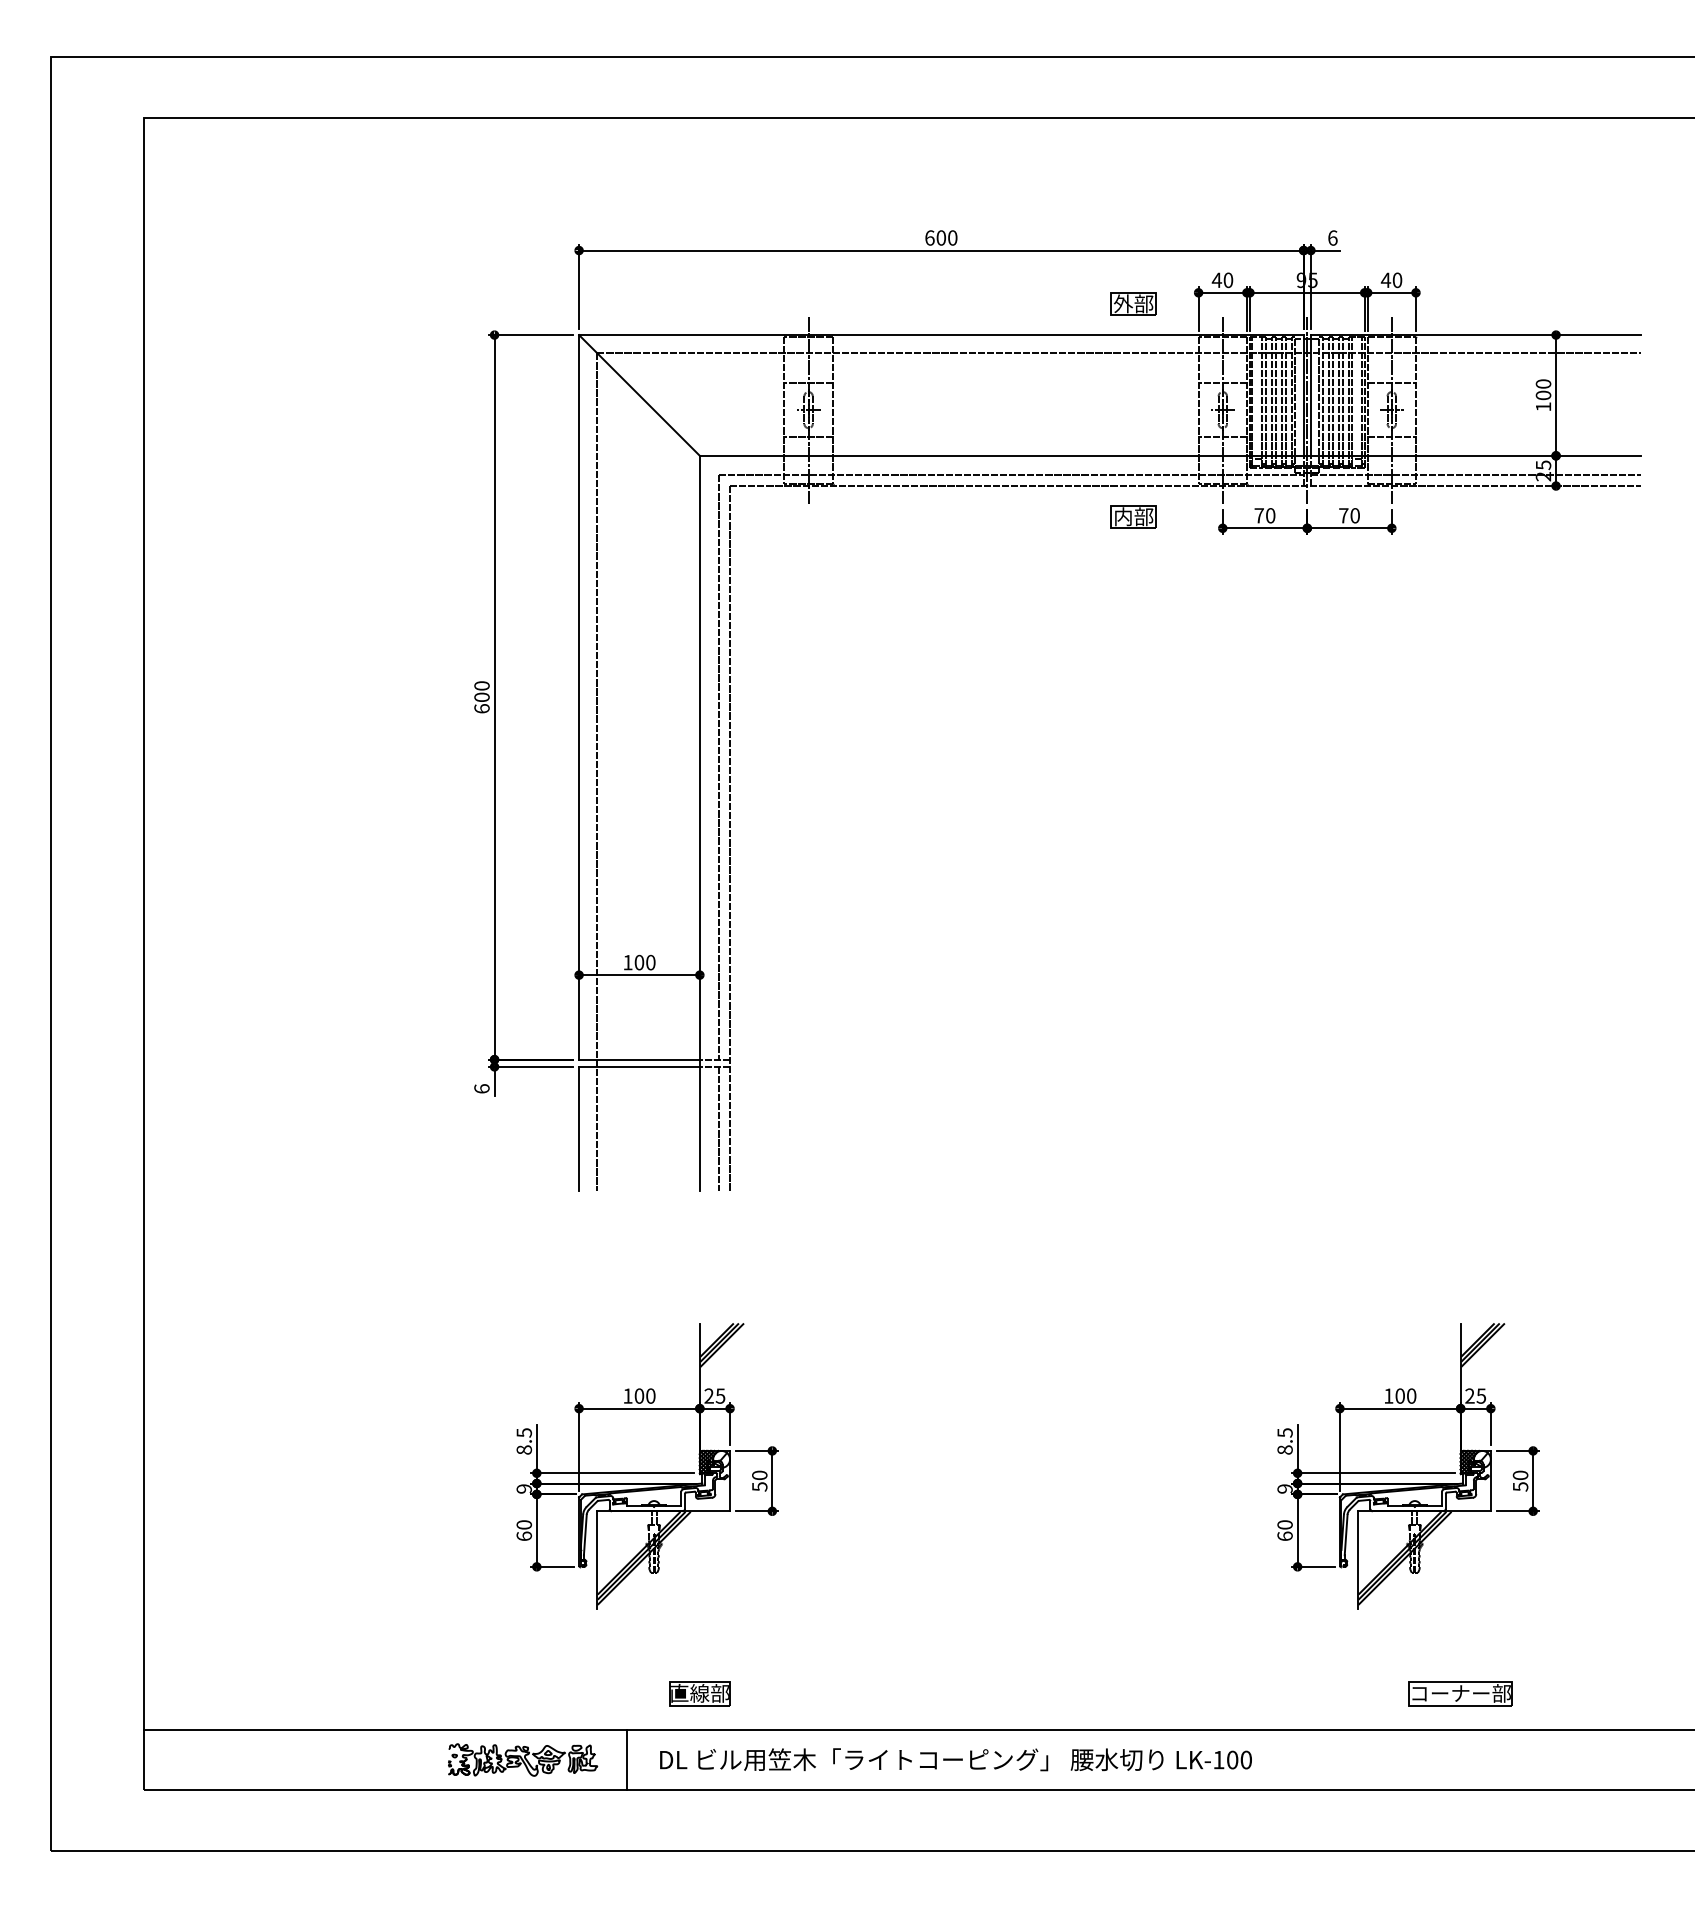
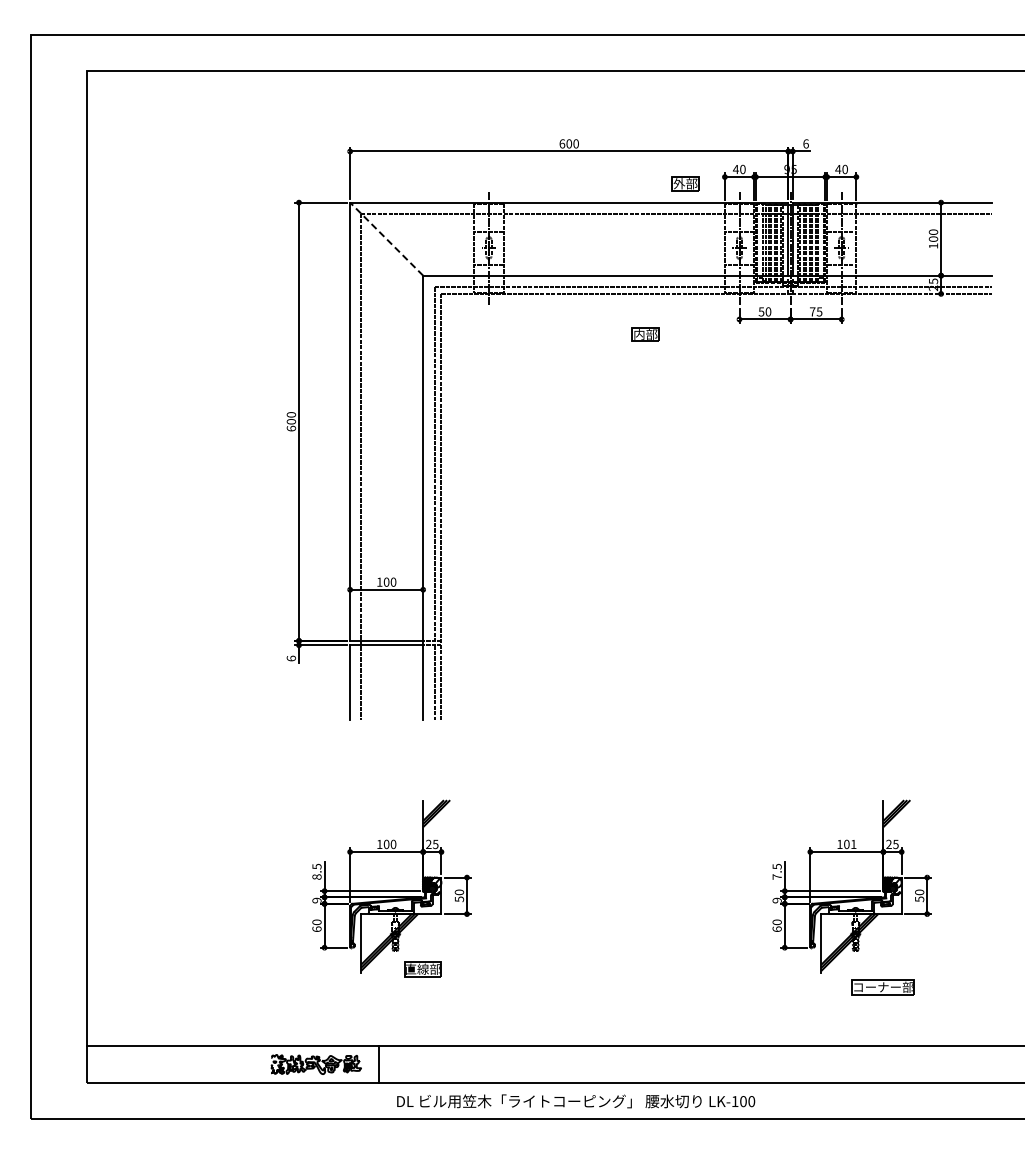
line: (639, 396) -> (386, 239), solid -> dashed
text: (1259, 515) -> (761, 311), 70 -> 50
text: (1355, 515) -> (819, 311), 70 -> 75
part: (1133, 516) -> (645, 334), moved
text: (1411, 1396) -> (853, 844), 100 -> 101
text: (1283, 1449) -> (776, 876), 8.5 -> 7.5
part: (698, 1693) -> (422, 969), moved
part: (1459, 1693) -> (882, 987), moved
text: (956, 1759) -> (576, 1101), moved

